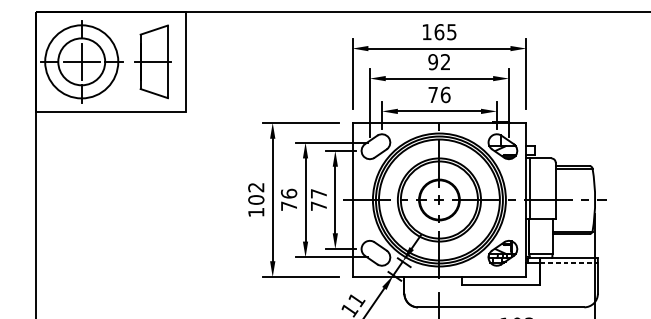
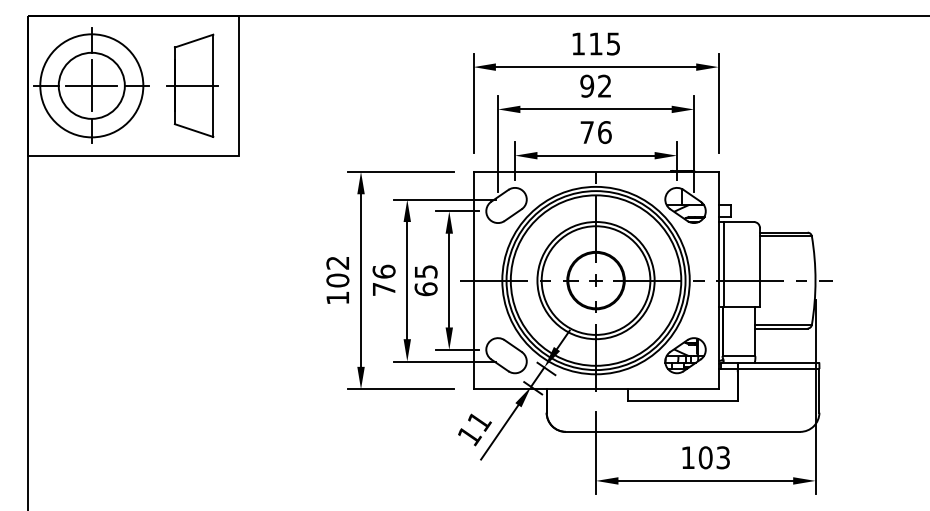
text: (439, 31) -> (596, 43), 165 -> 115
text: (318, 199) -> (425, 280), 77 -> 65
line: (568, 263) -> (778, 369), dashed -> solid

